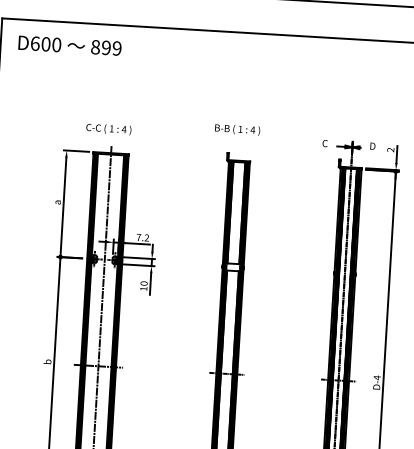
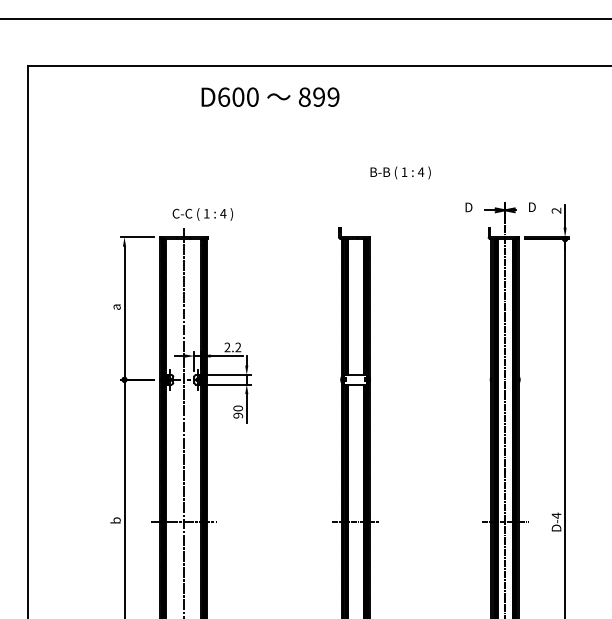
text: (70, 45) -> (270, 96), moved
text: (108, 129) -> (202, 214), moved
text: (237, 129) -> (400, 172), moved
text: (325, 143) -> (468, 207), C -> D
text: (138, 237) -> (227, 347), 7.2 -> 2.2
text: (144, 288) -> (238, 415), 10 -> 90

